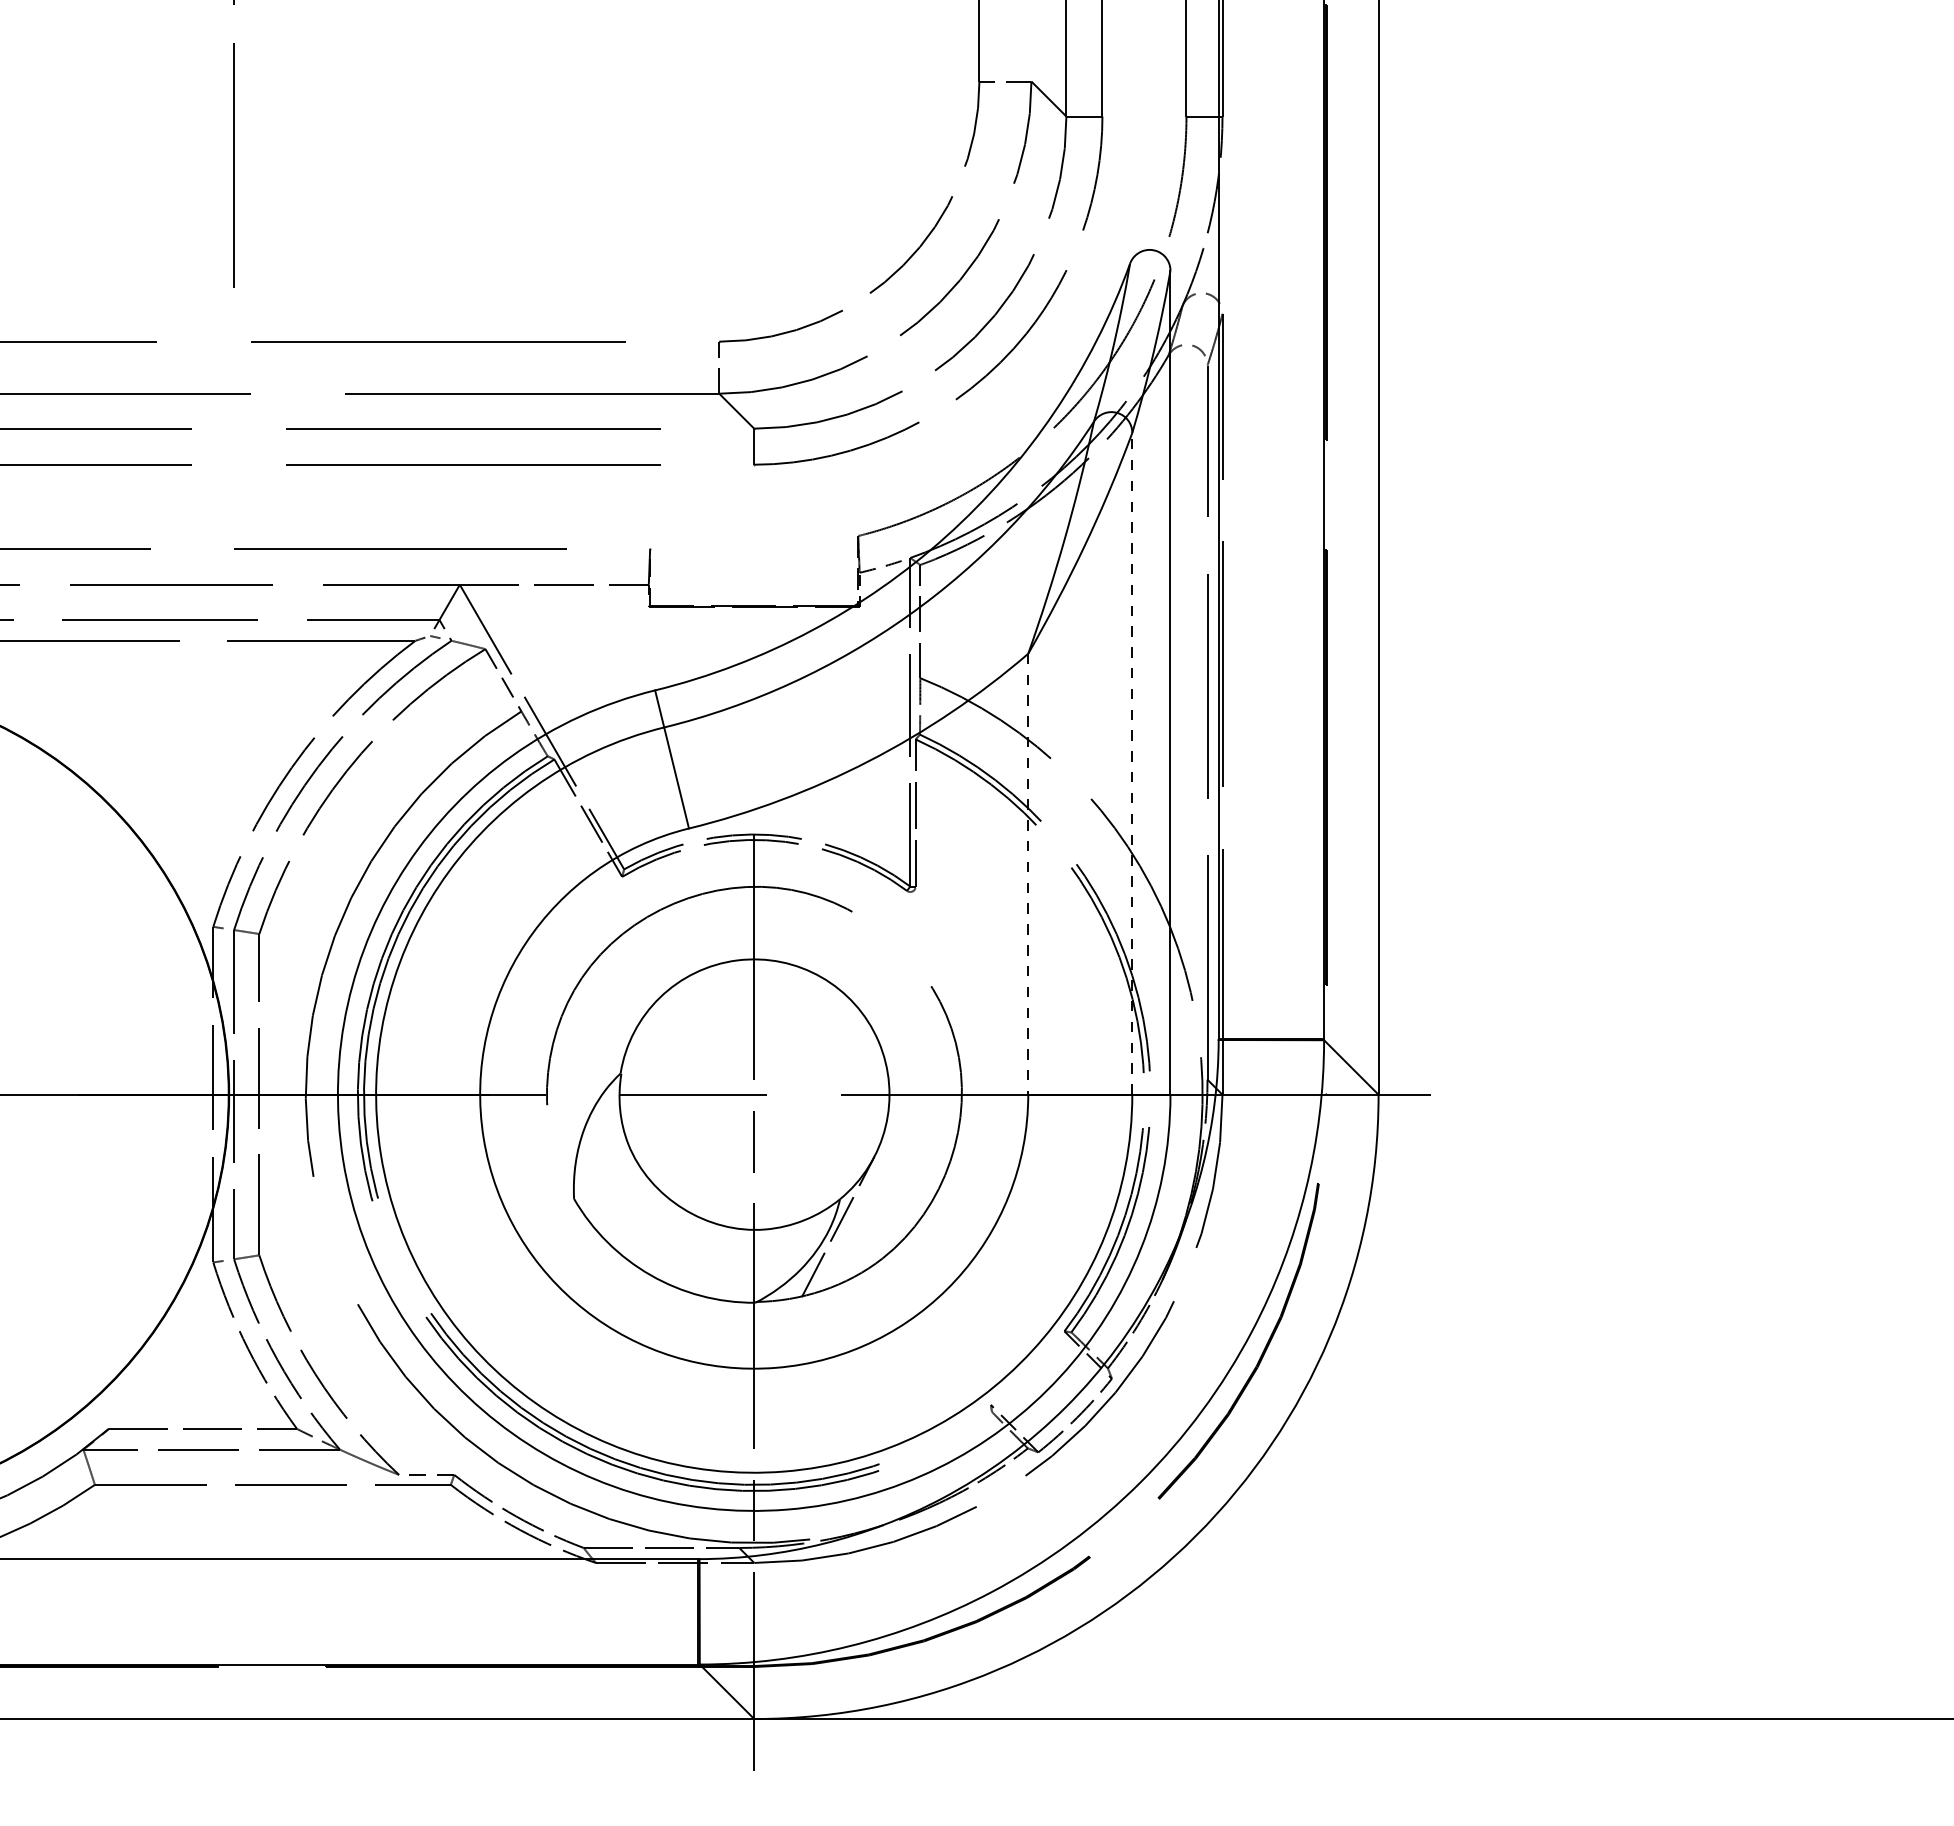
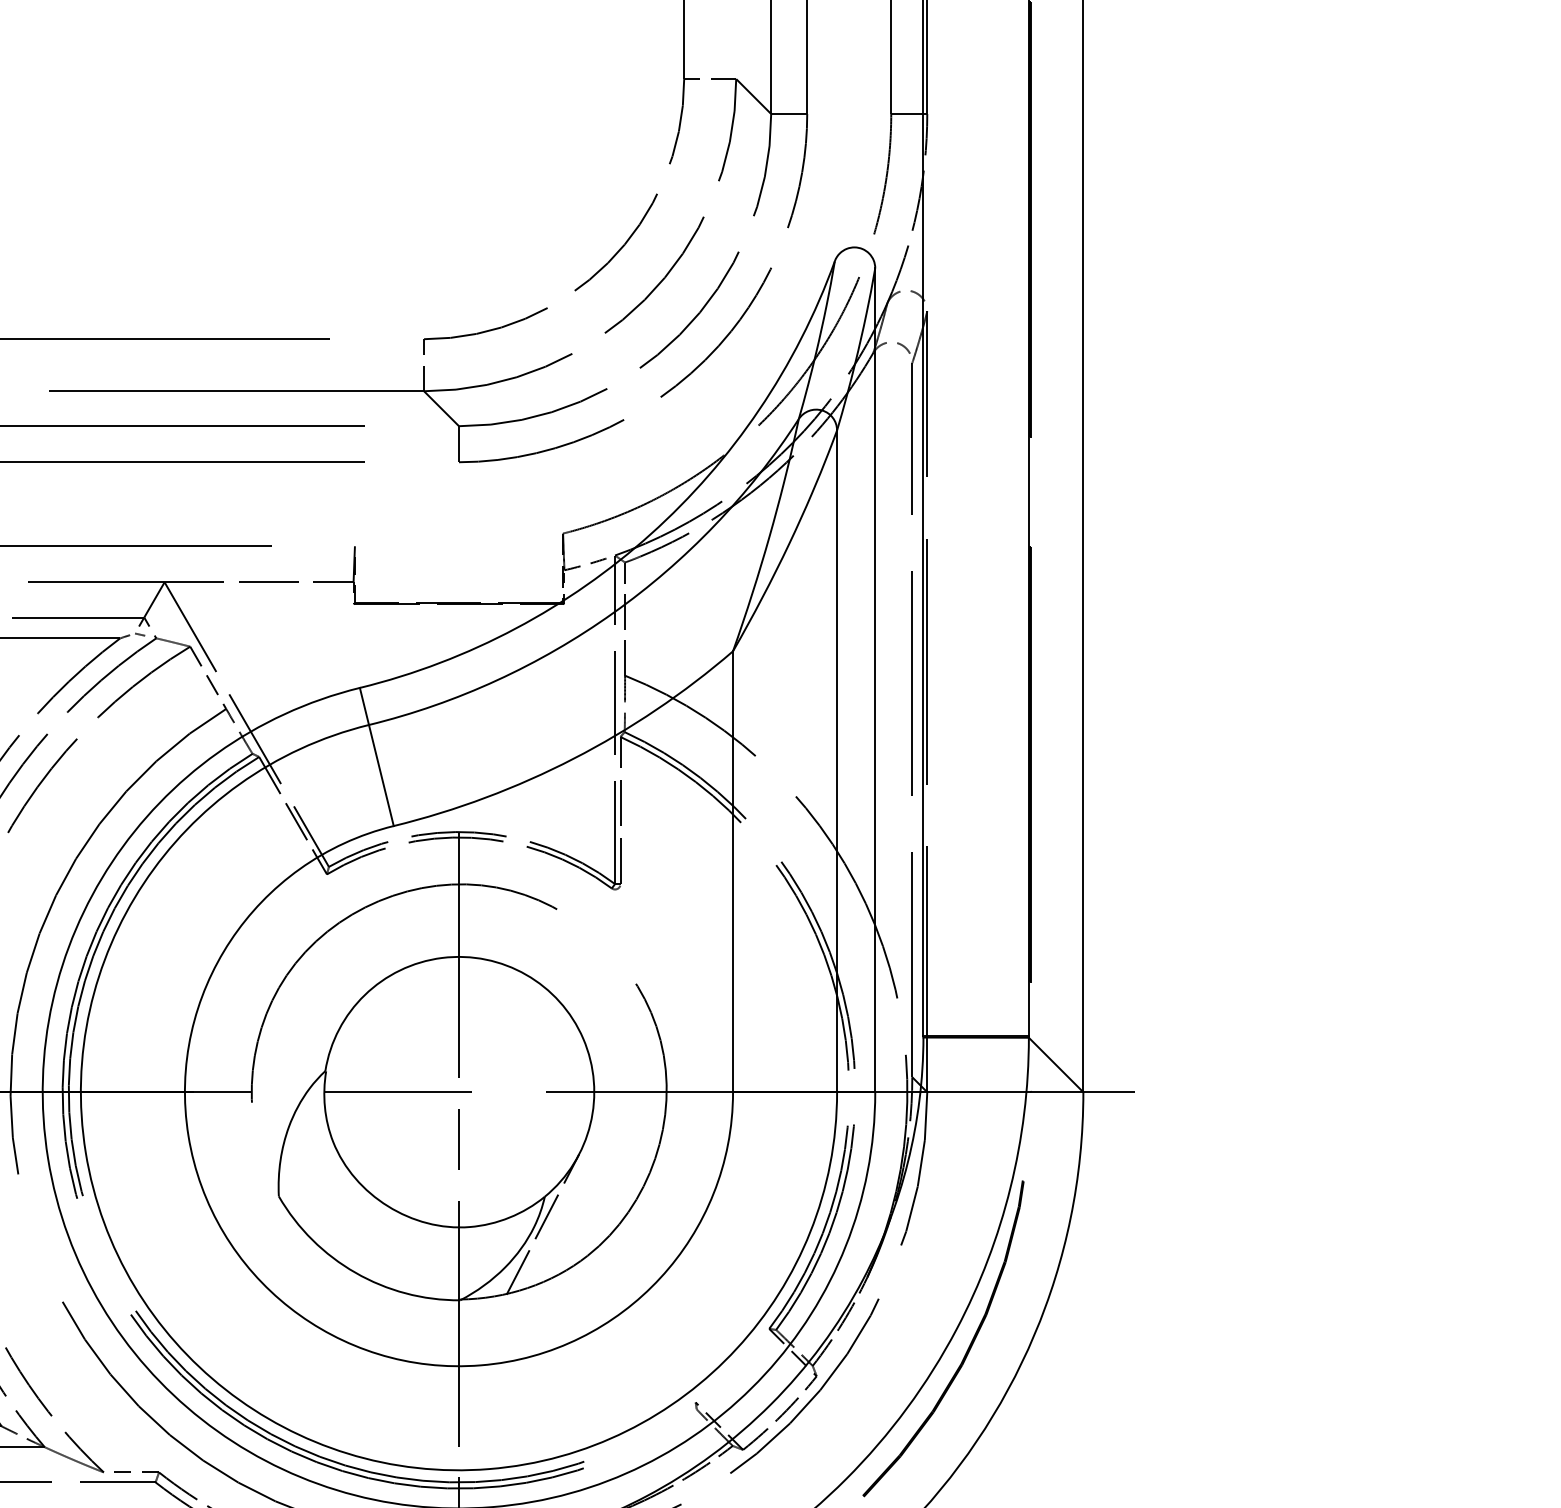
line: (1132, 763) -> (837, 761), dashed -> solid
line: (1028, 874) -> (733, 872), dashed -> solid

